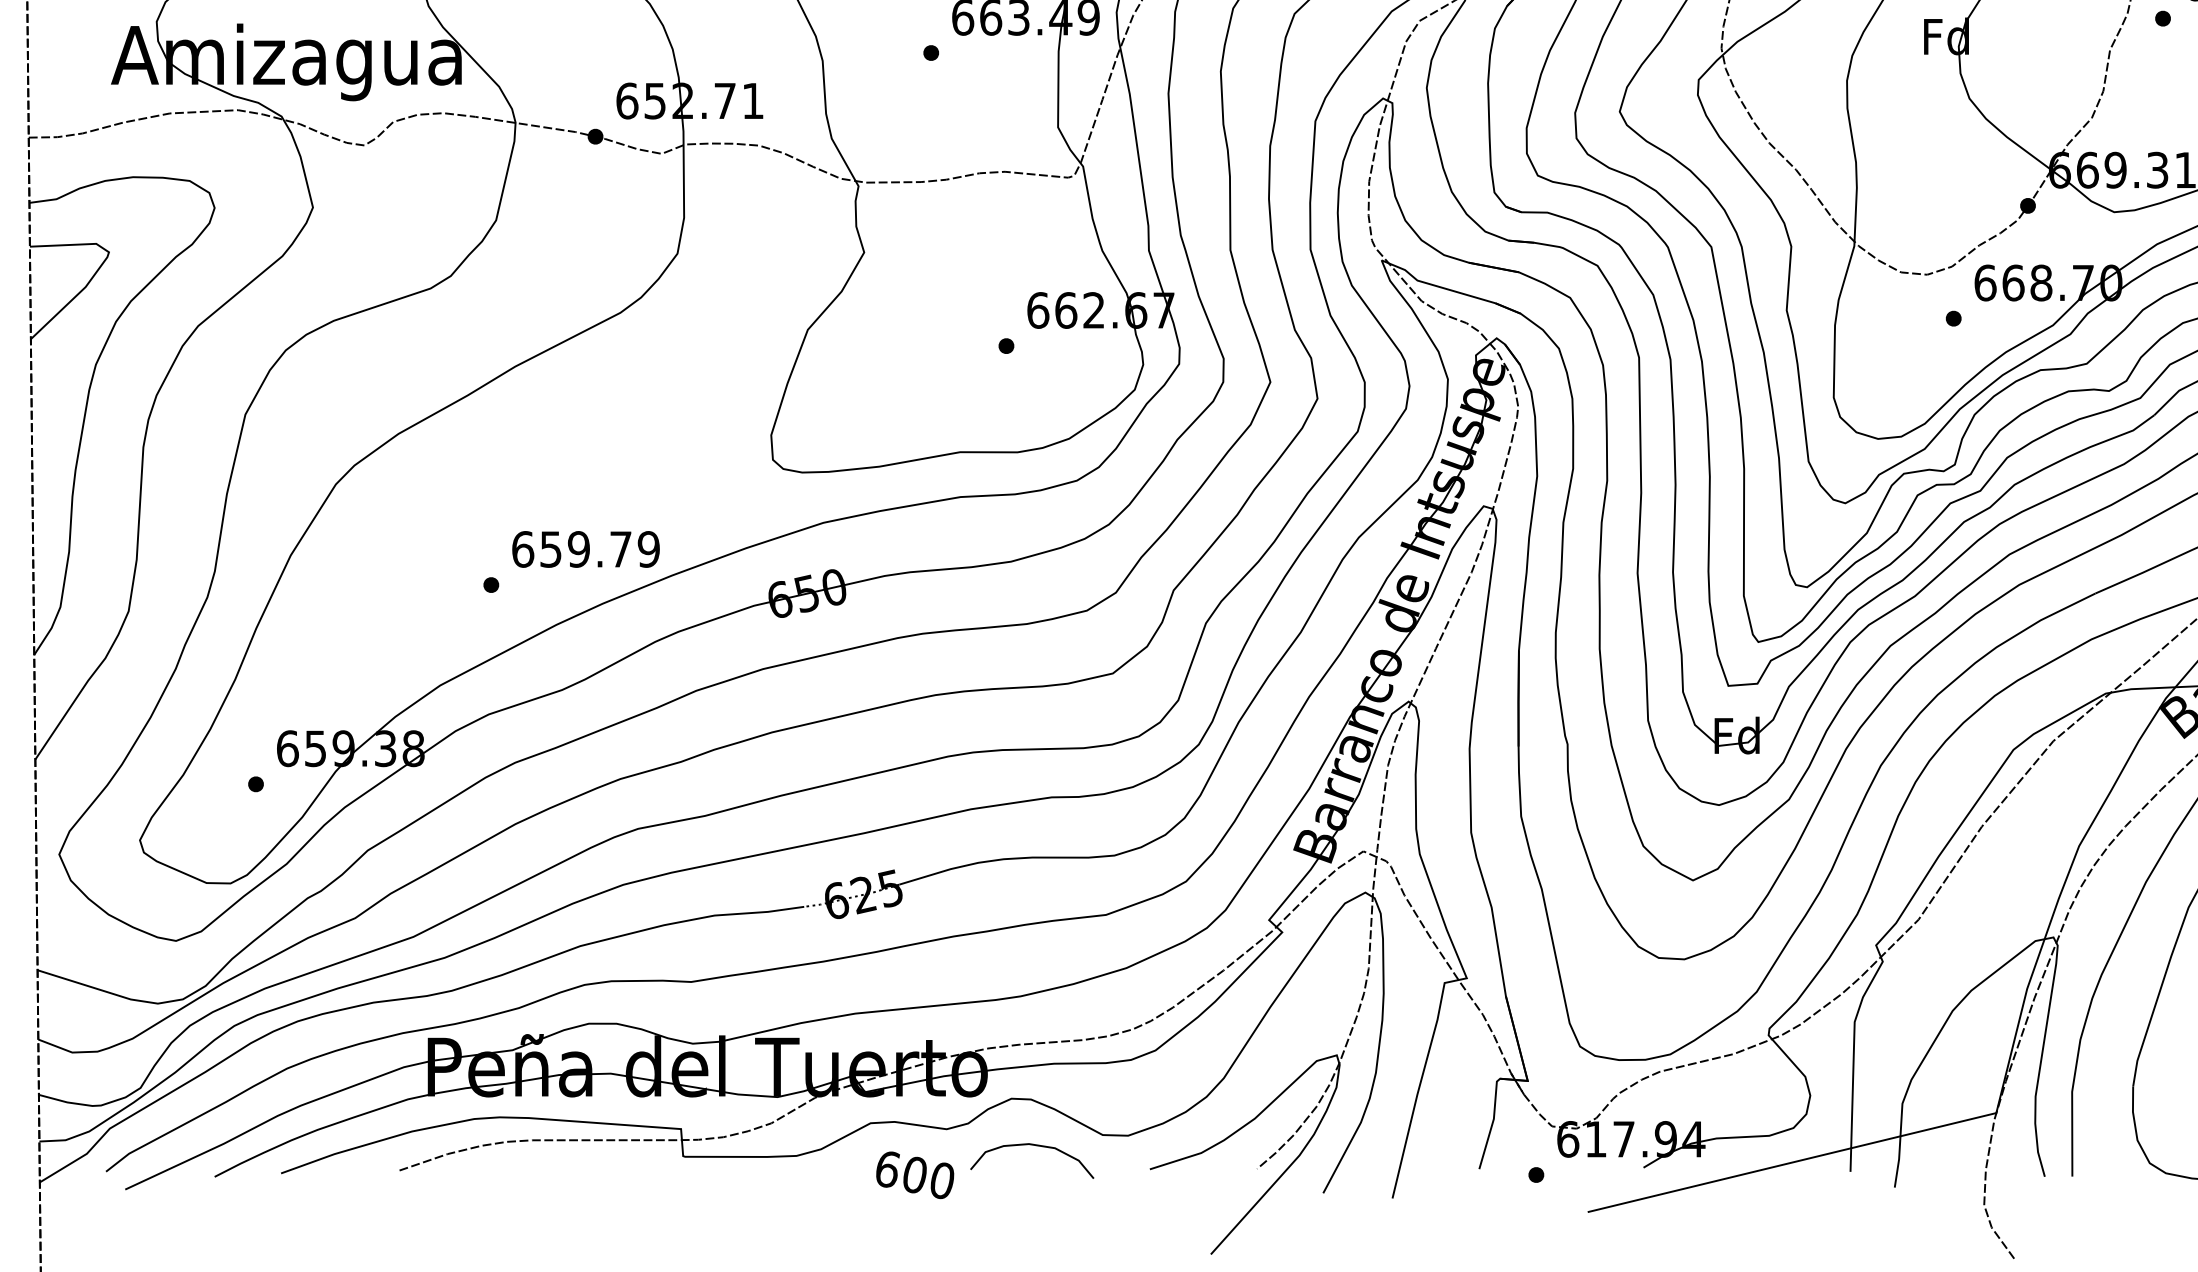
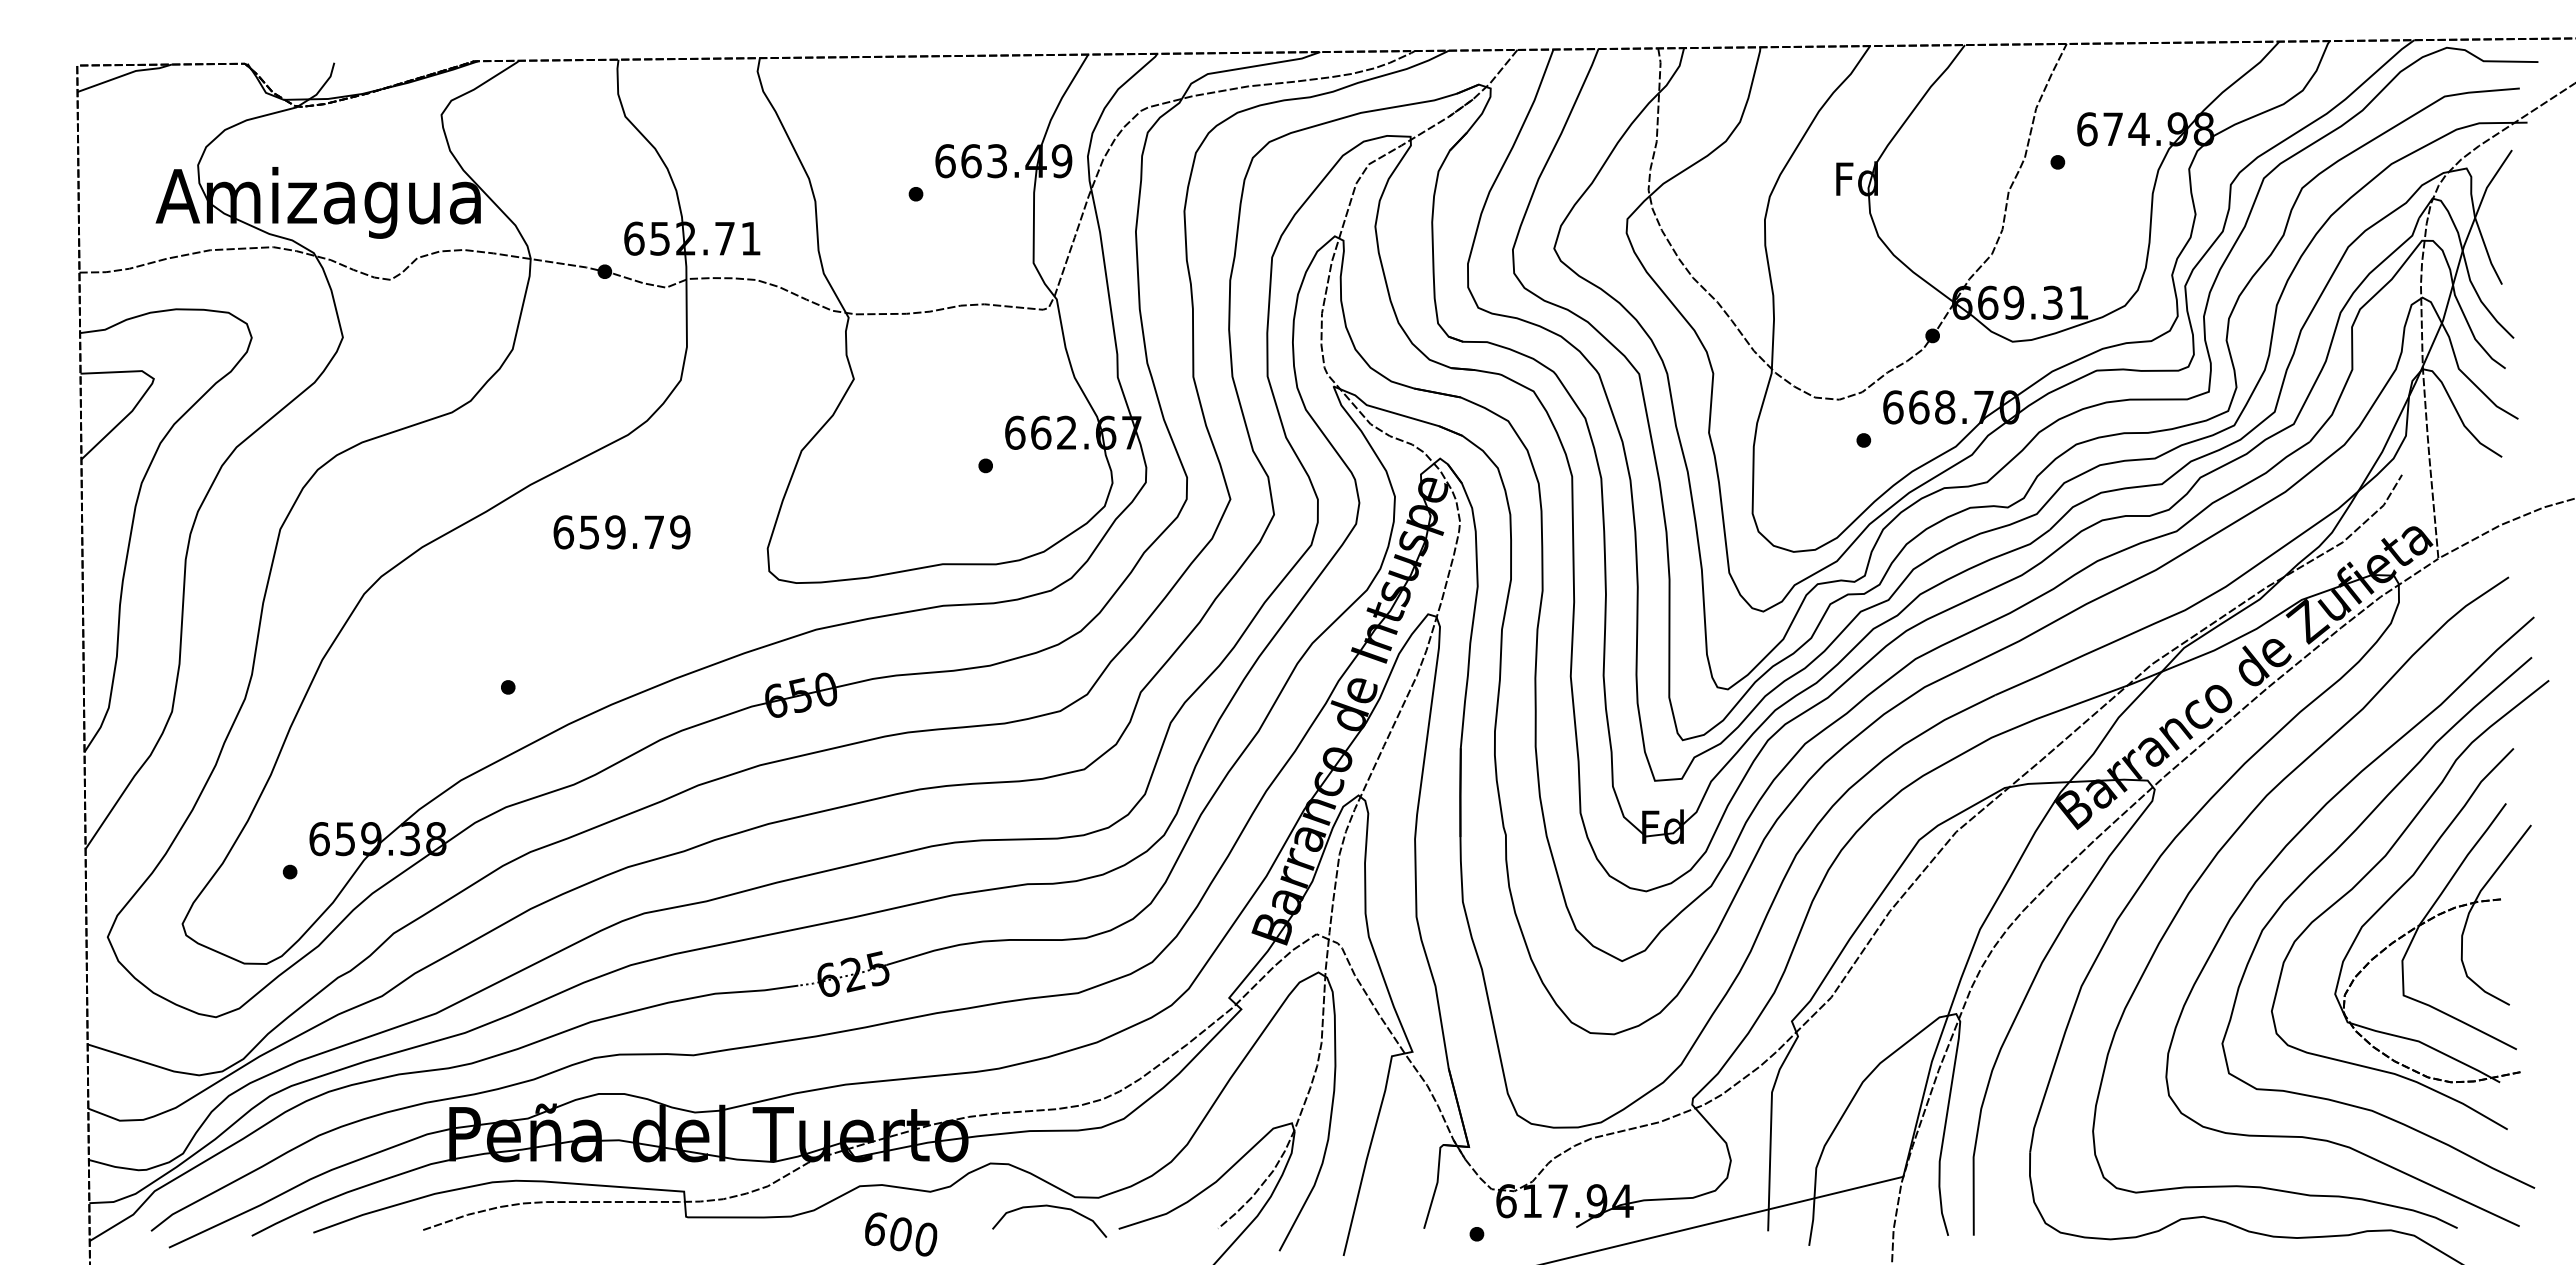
text: (585, 549) -> (621, 532), moved
curve: (1033, 1146) -> (1050, 1207), moved

